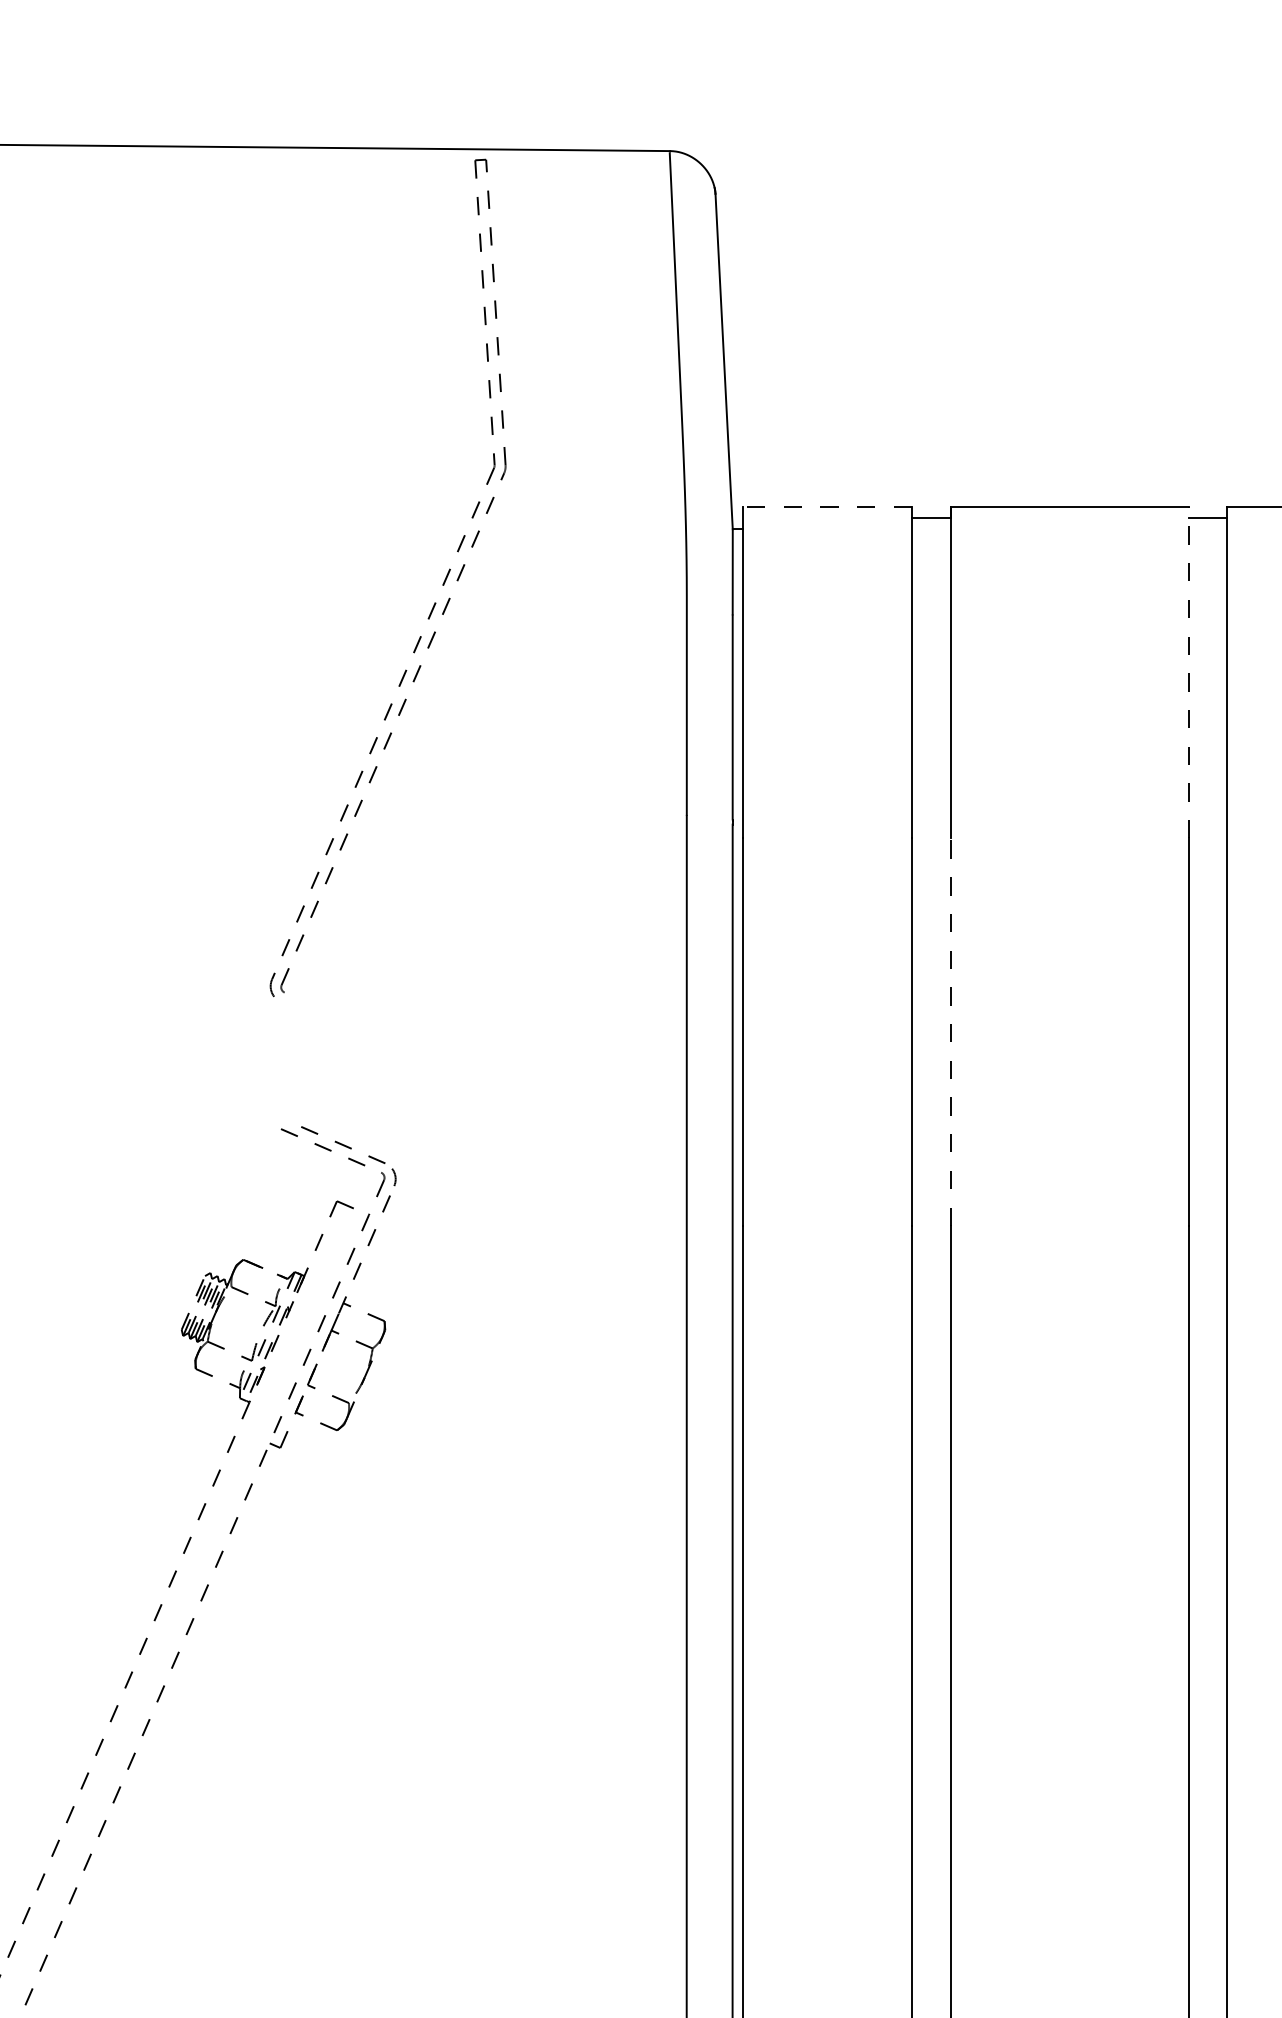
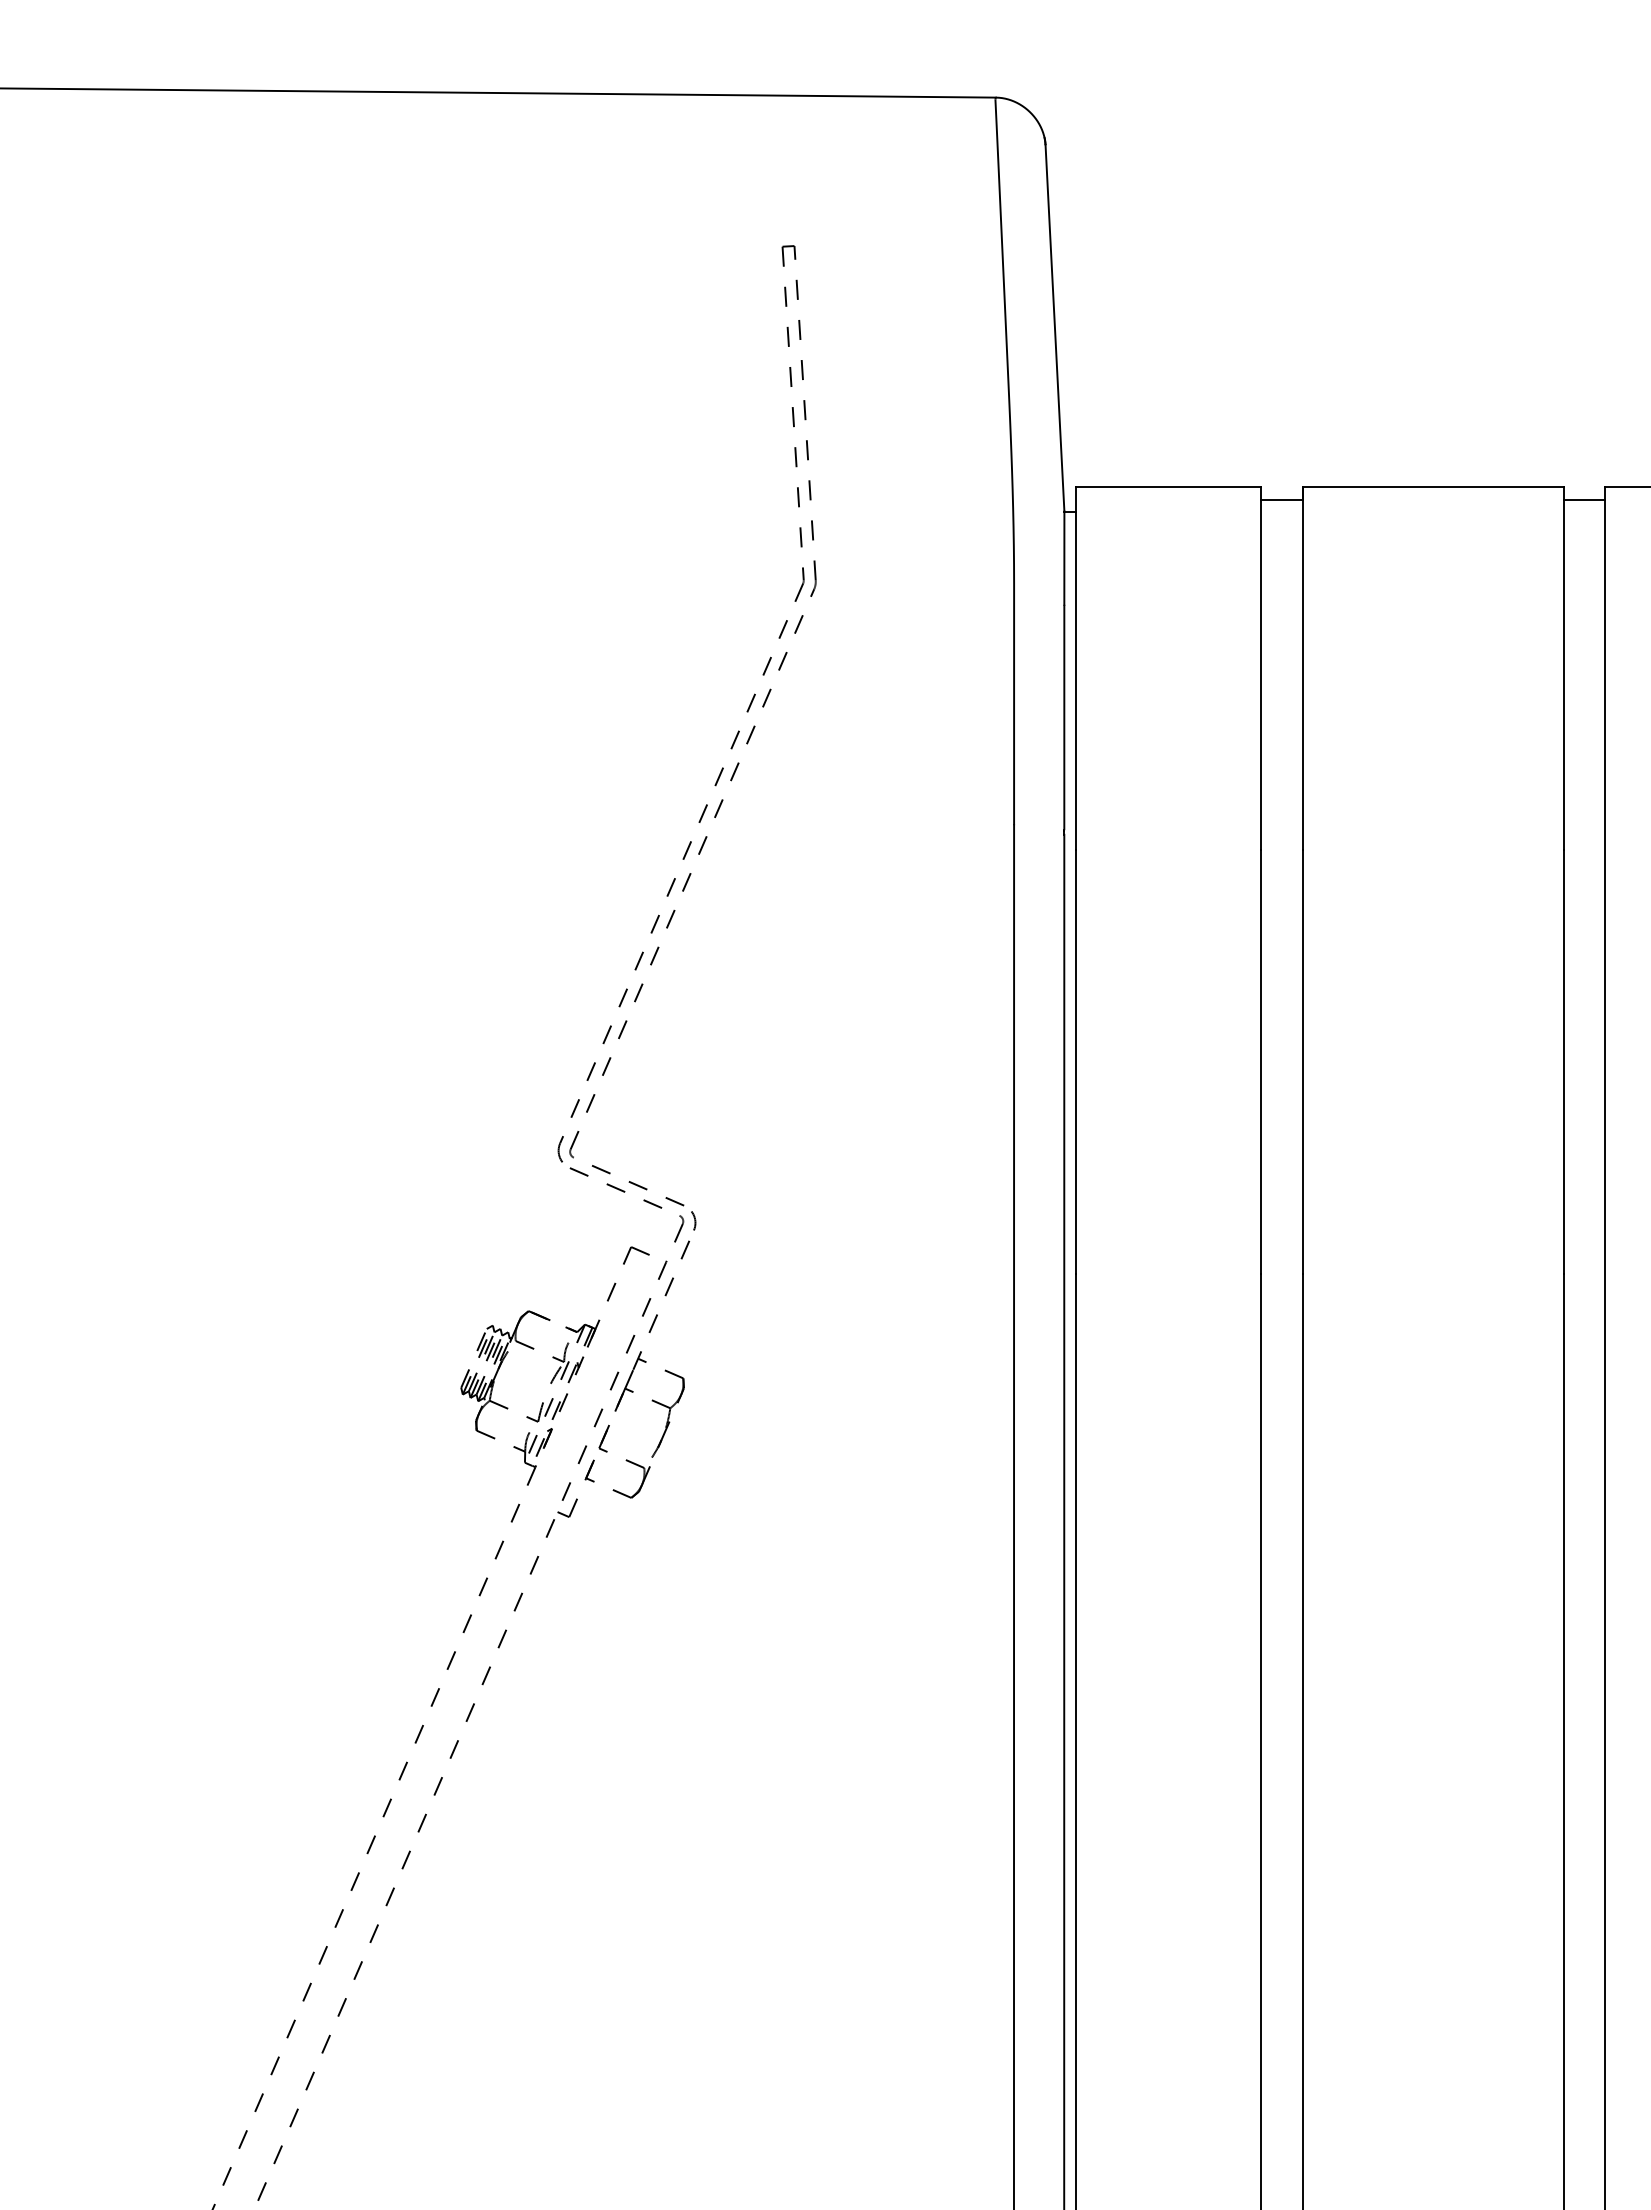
line: (826, 507) -> (1167, 487), dashed -> solid
part: (435, 602) -> (738, 730), moved
line: (1189, 672) -> (1564, 668), dashed -> solid
line: (950, 1031) -> (1302, 1061), dashed -> solid

